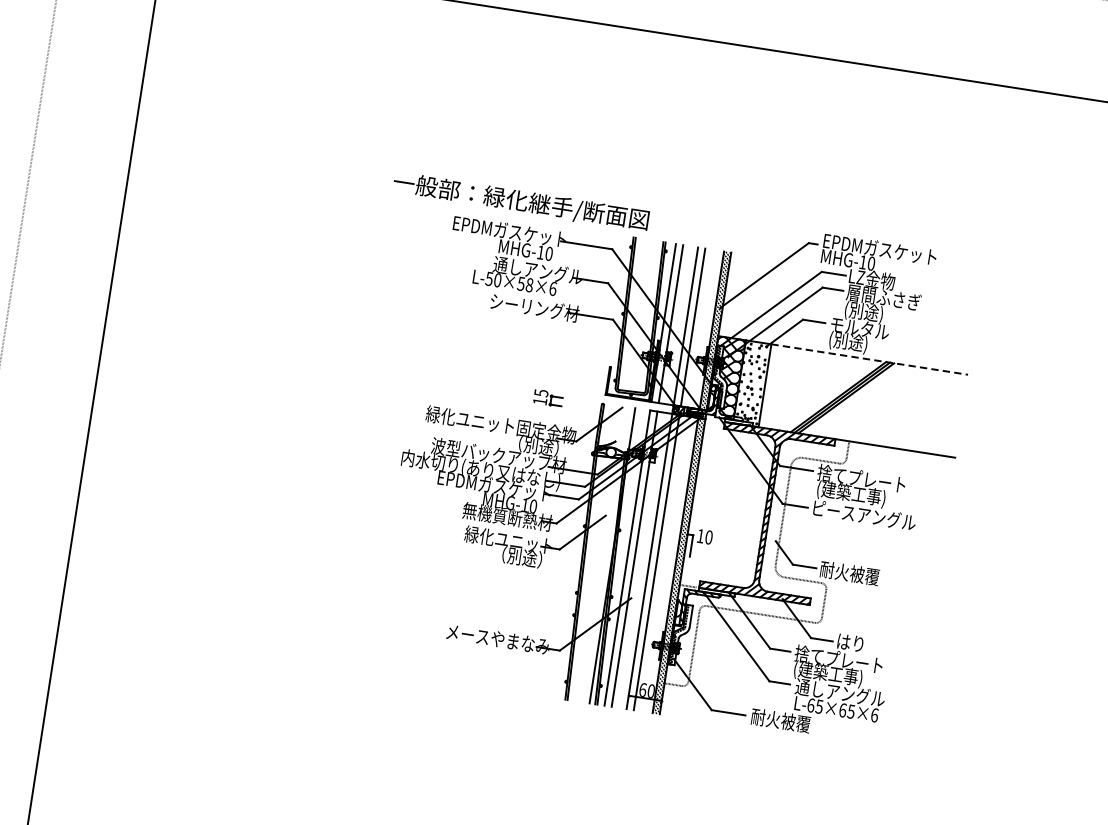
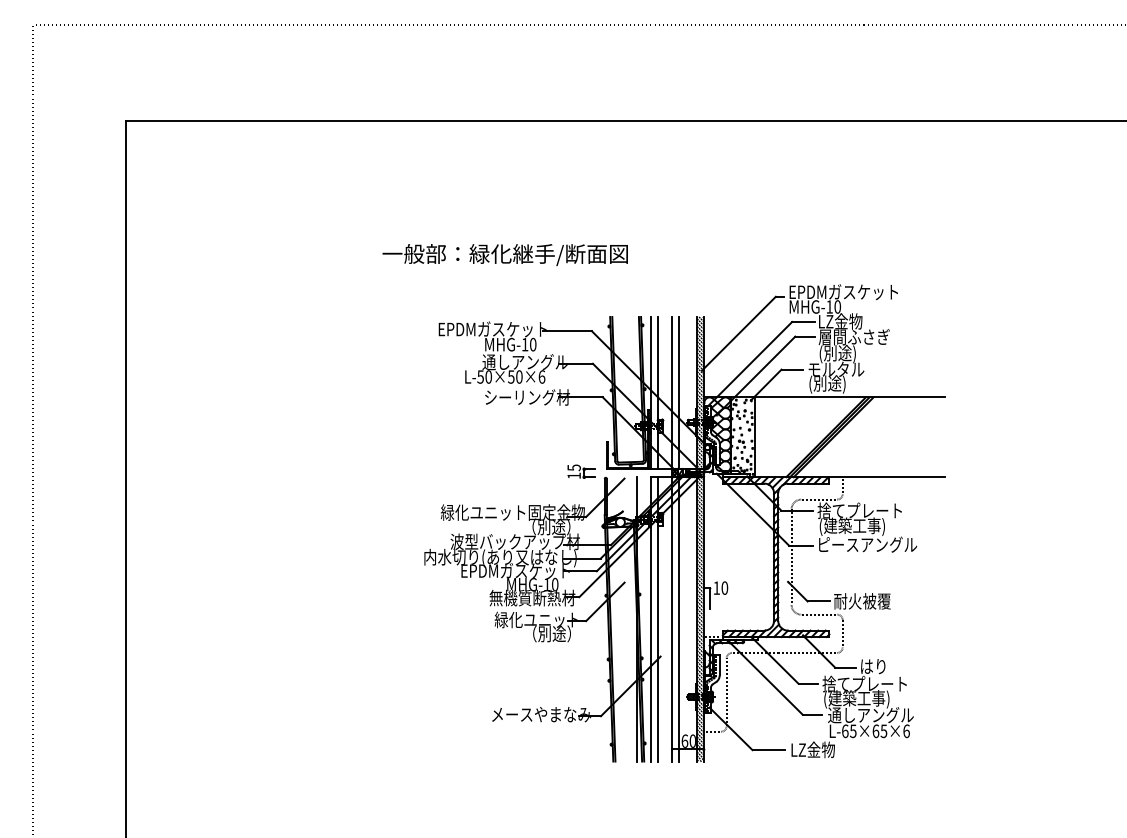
text: (520, 201) -> (504, 254), moved
text: (529, 285) -> (519, 377), L-50×58×6 -> L-50×50×6
line: (870, 359) -> (850, 397), dashed -> solid
part: (548, 398) -> (581, 471), moved
text: (780, 720) -> (818, 749), 耐火被覆 -> LZ金物

